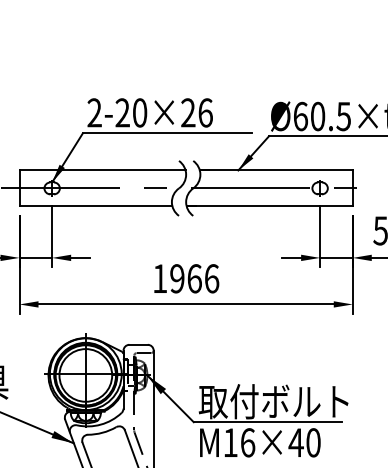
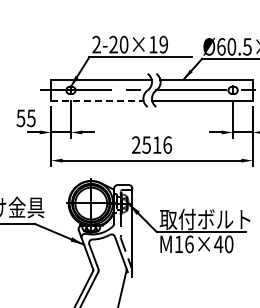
text: (196, 112) -> (158, 44), 2-20×26 -> 2-20×19
line: (96, 206) -> (97, 101), solid -> dashed
text: (177, 277) -> (146, 144), 1966 -> 2516

